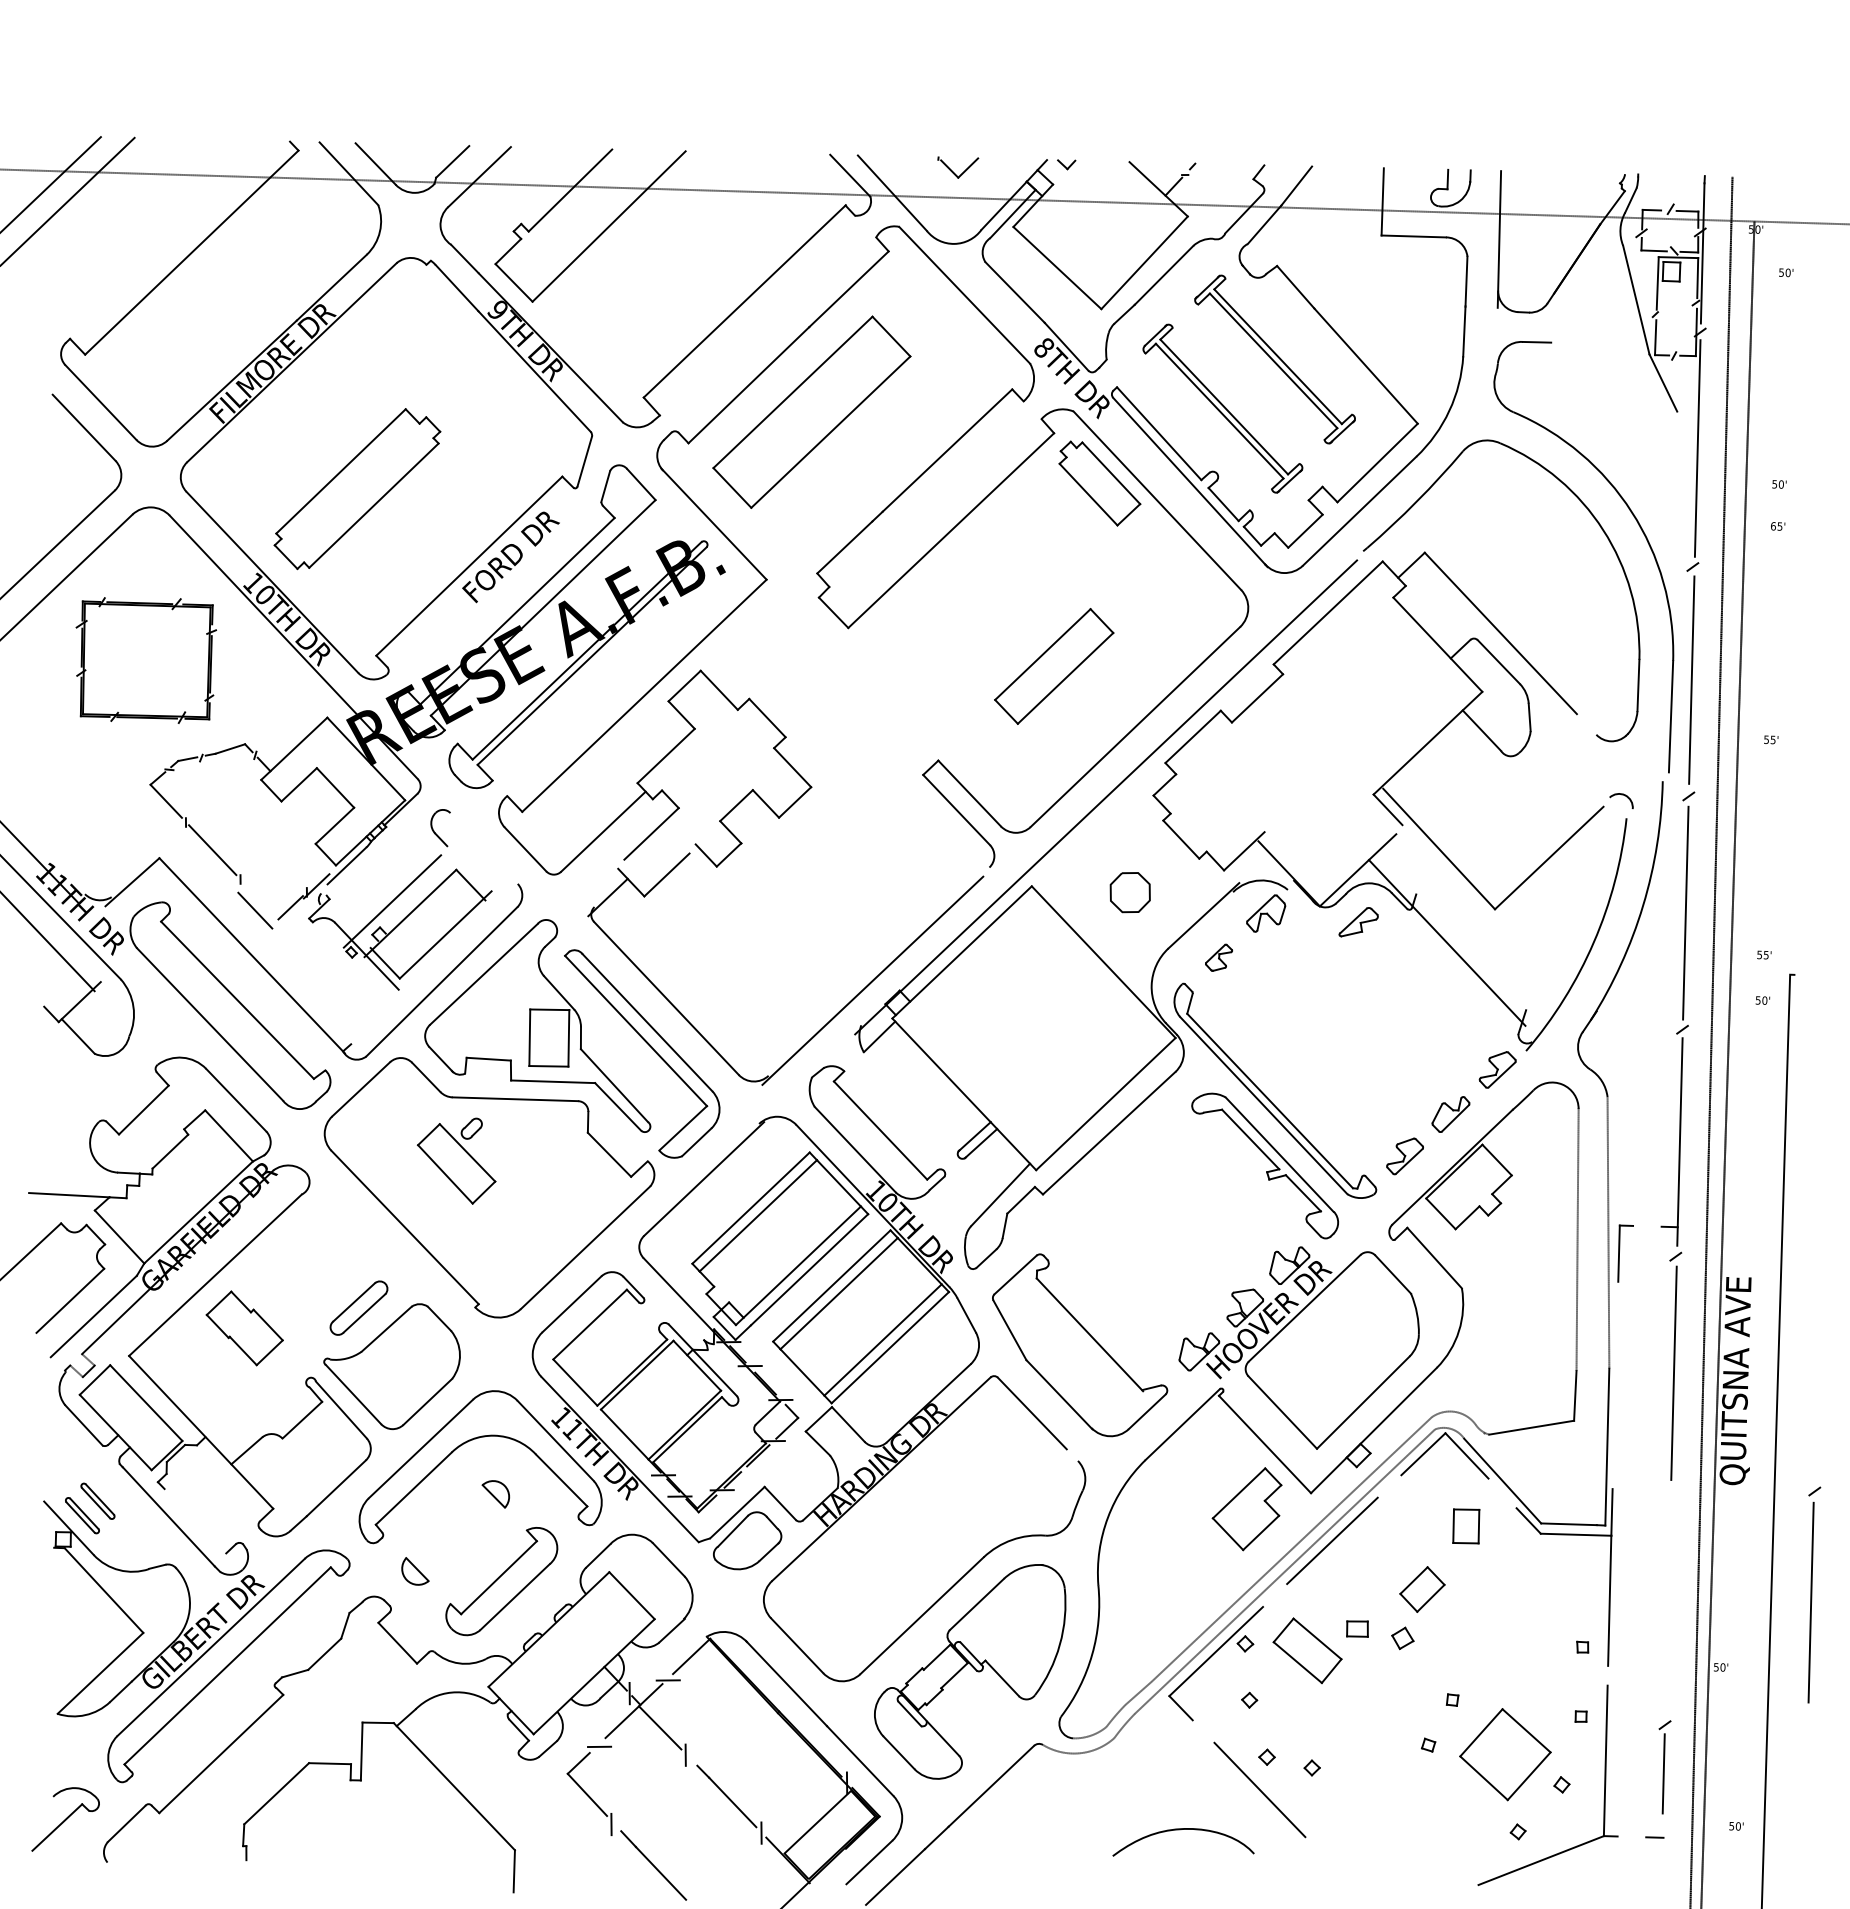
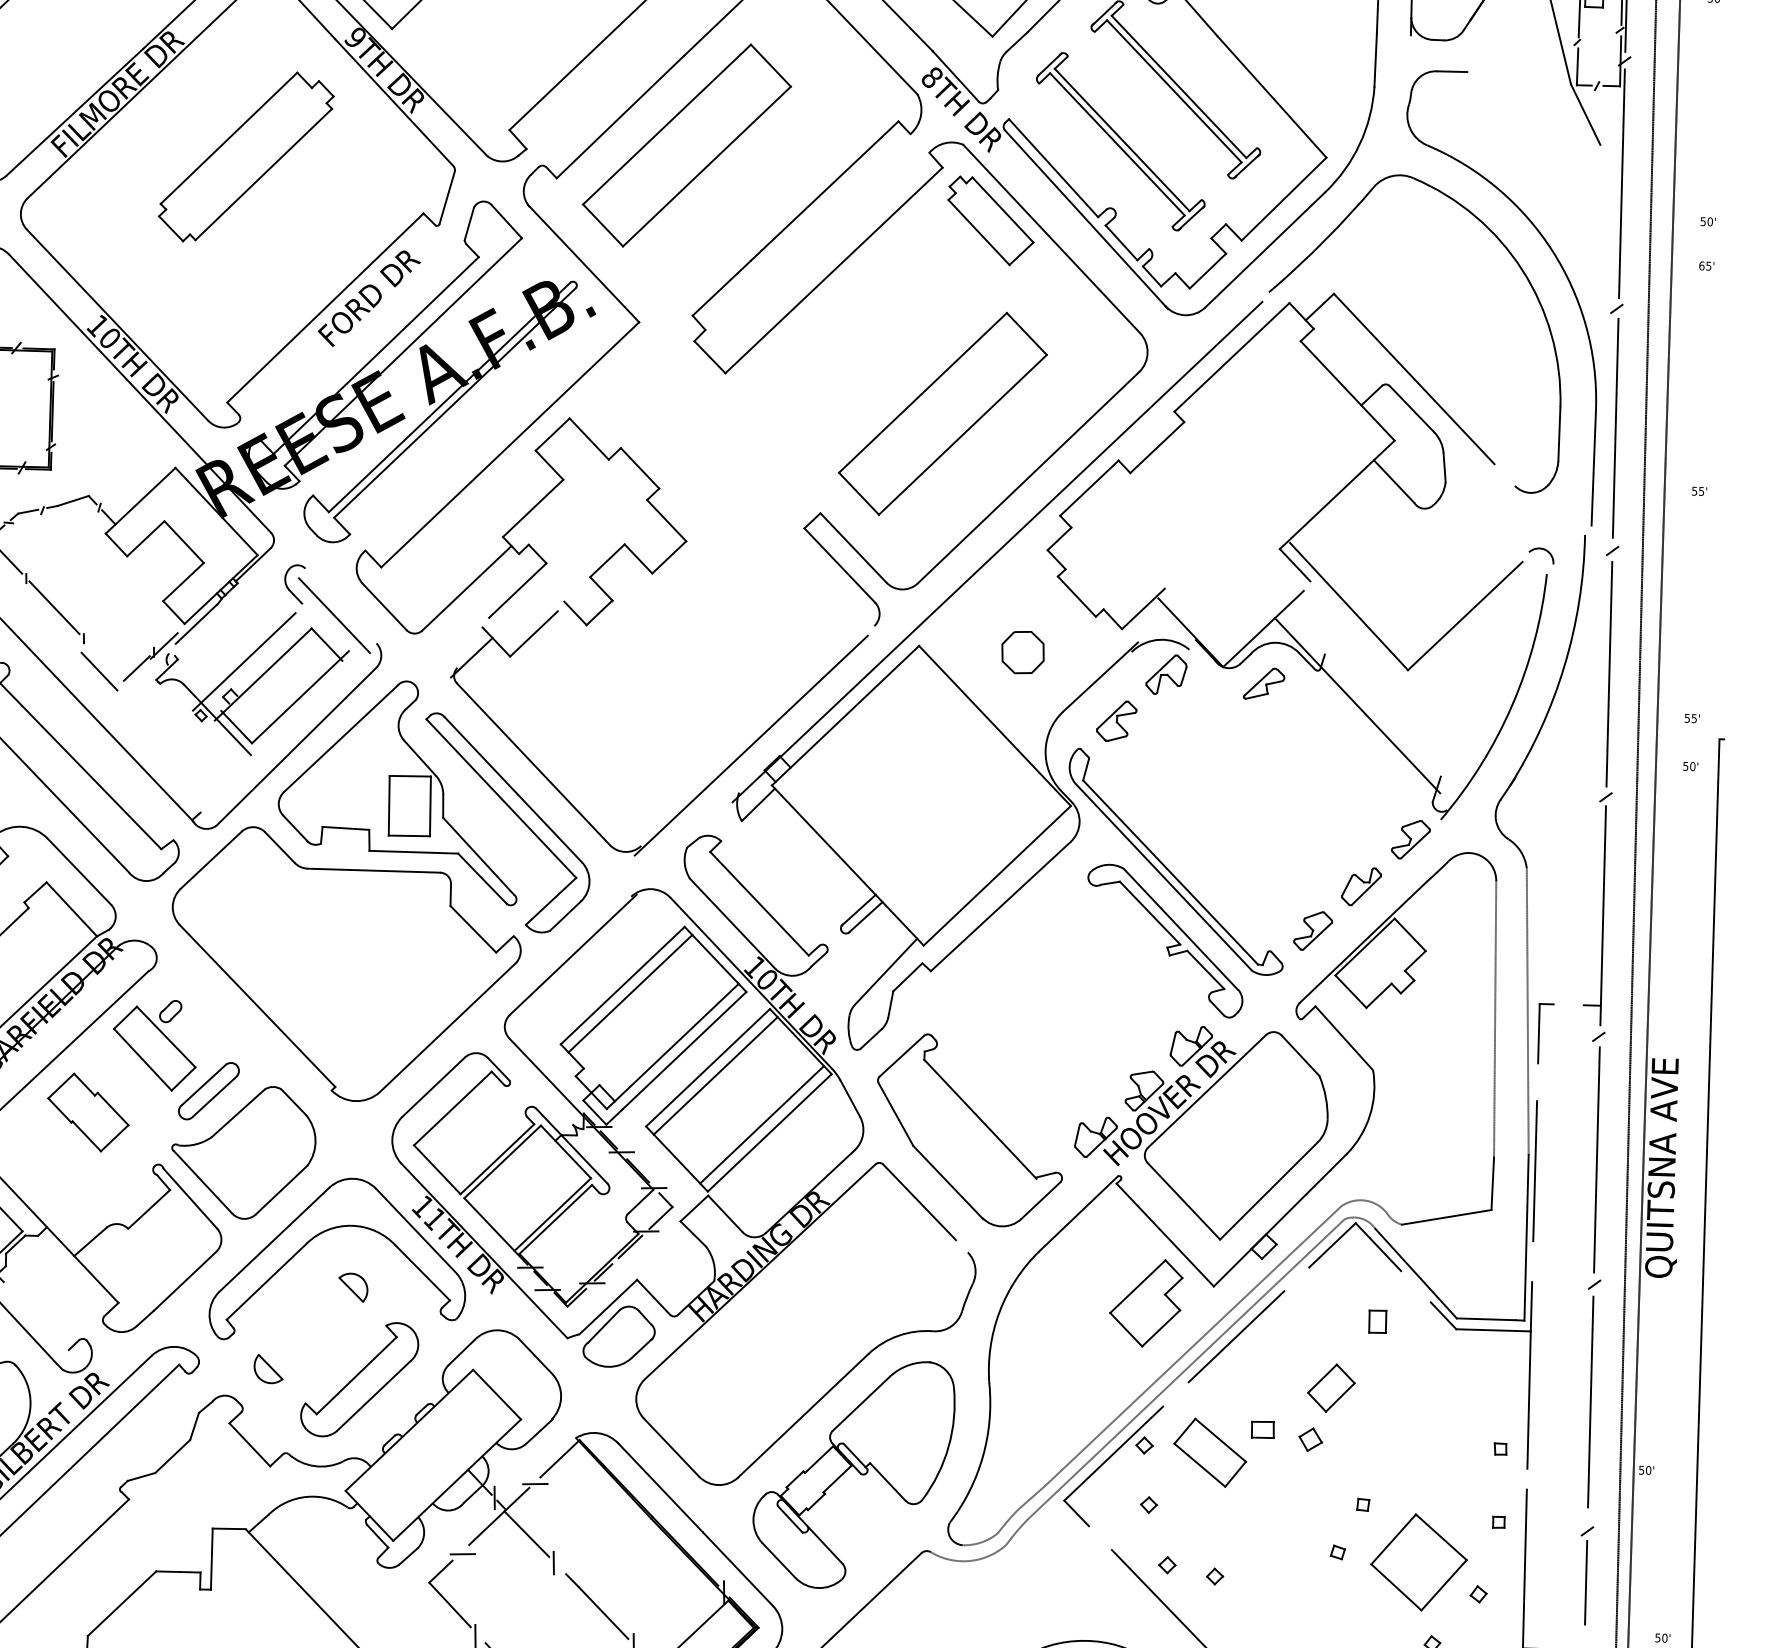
part: (357, 489) -> (246, 157), moved
part: (1053, 666) -> (941, 413), size x1.67
line: (477, 857) -> (334, 615), added
part: (1218, 957) -> (1116, 721), size x1.43
part: (456, 1160) -> (154, 1045), moved
line: (1615, 1383) -> (1535, 1170), added
part: (1466, 1526) -> (1377, 1321), size x0.62
part: (1814, 1594) -> (1594, 1393), moved

